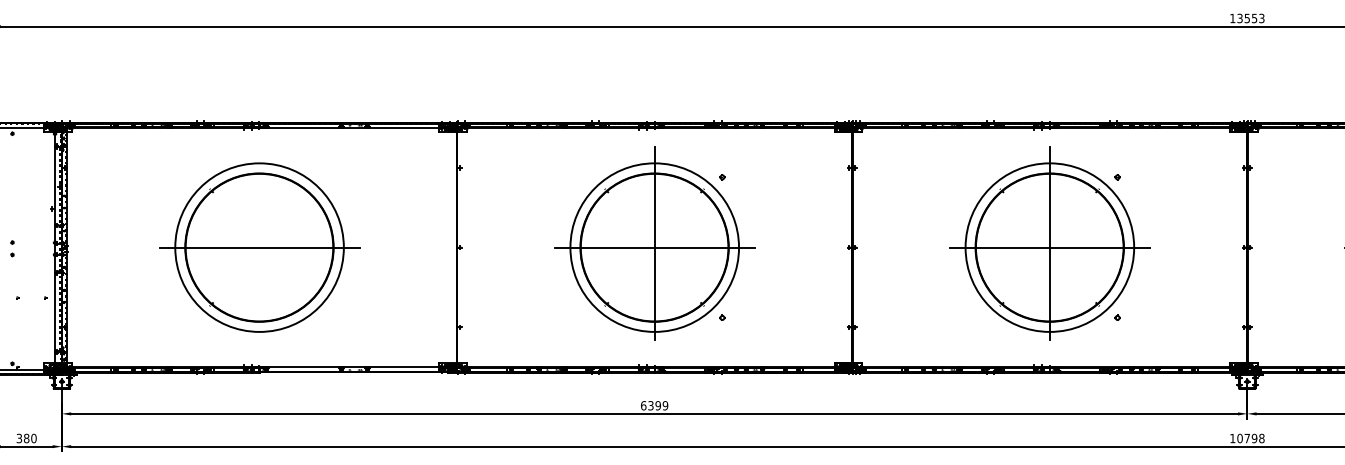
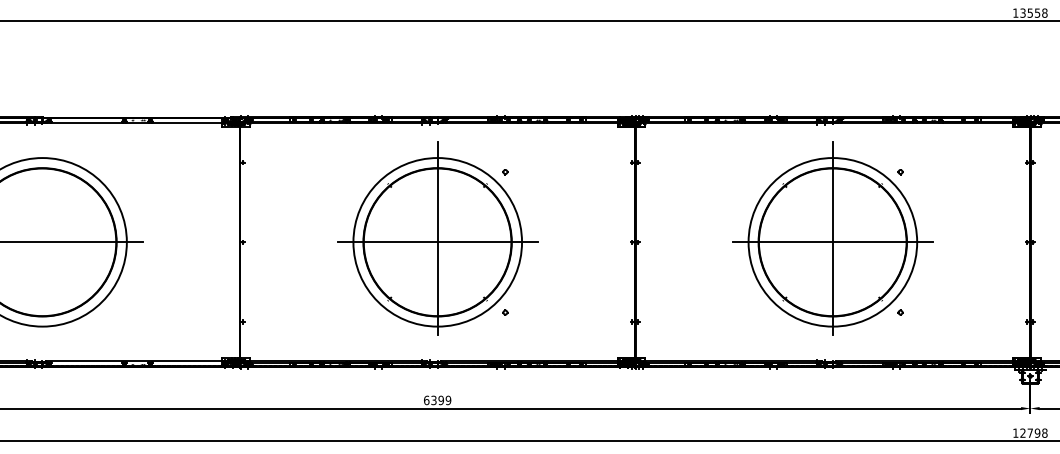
text: (1261, 18) -> (1044, 13), 13553 -> 13558
text: (1239, 438) -> (1022, 433), 10798 -> 12798

